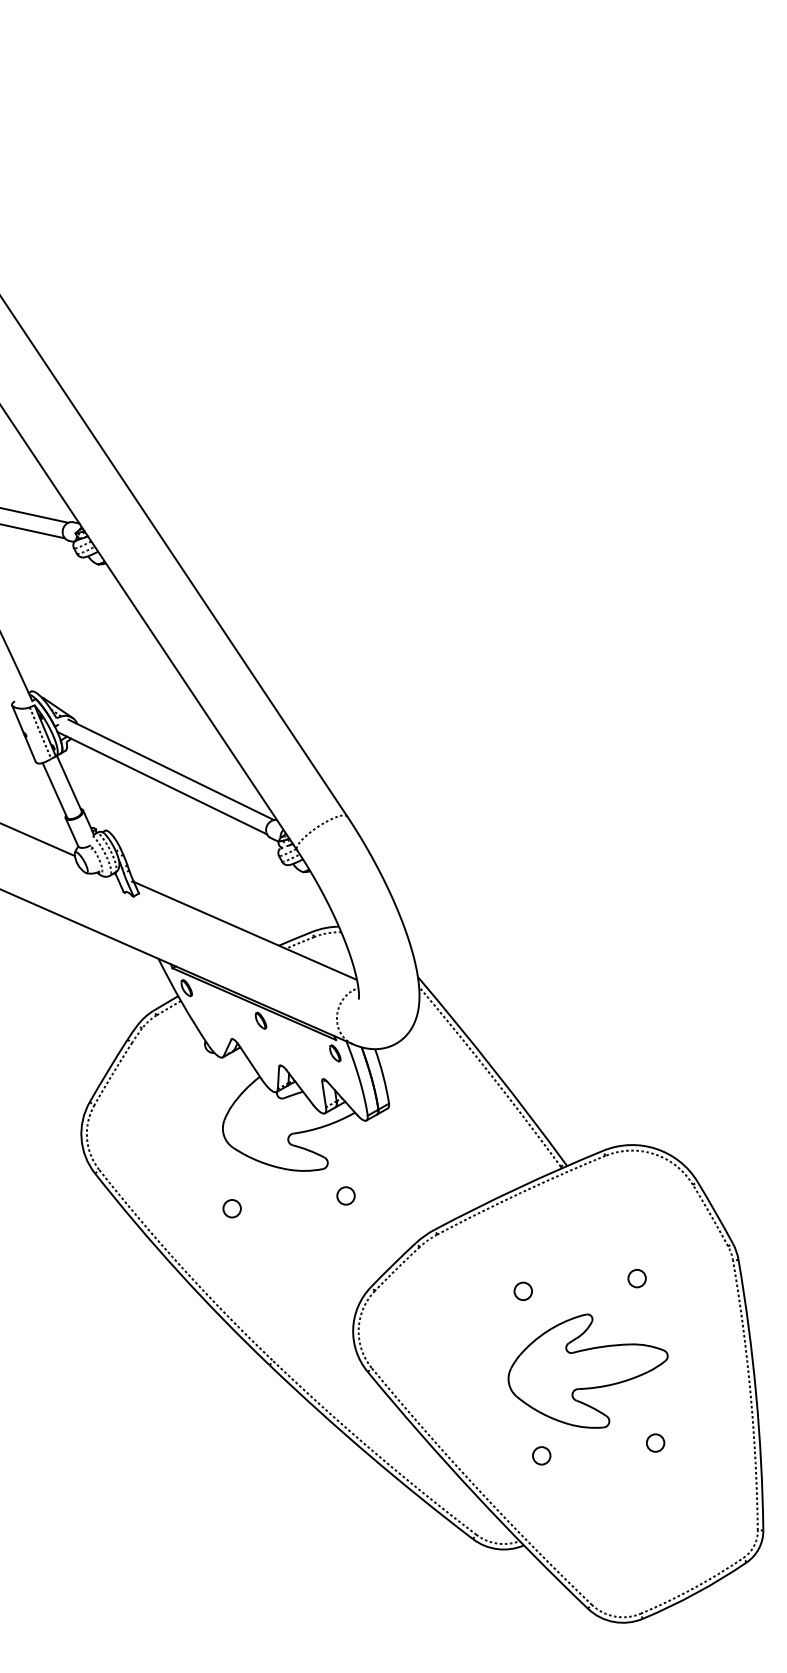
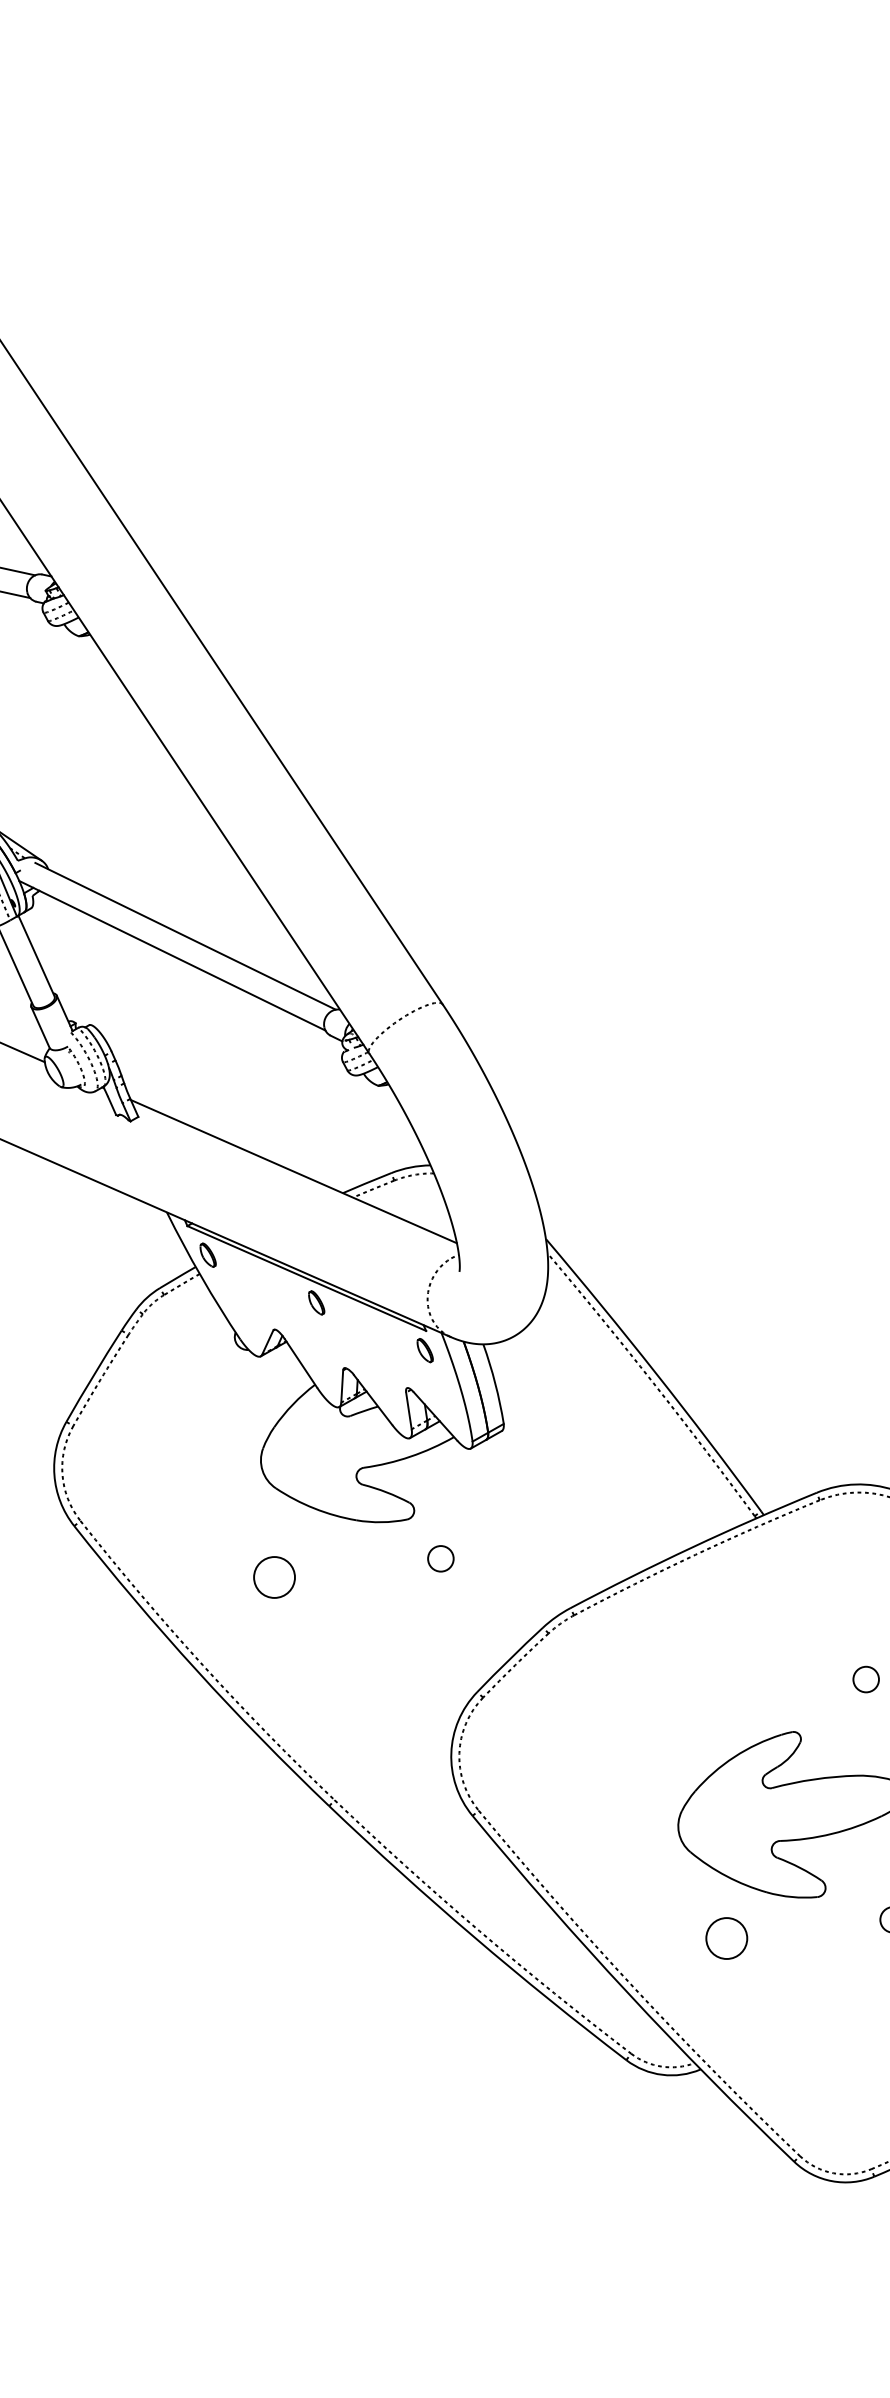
circle: (231, 1208) -> (273, 1577), size x1.6
circle: (522, 1290) -> (698, 1696), removed
circle: (541, 1455) -> (726, 1938), size x1.6

